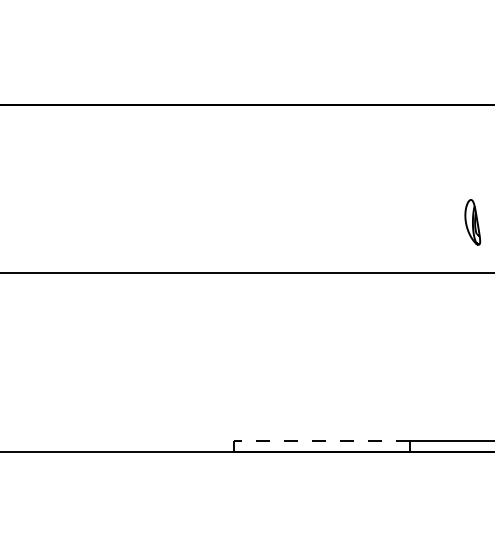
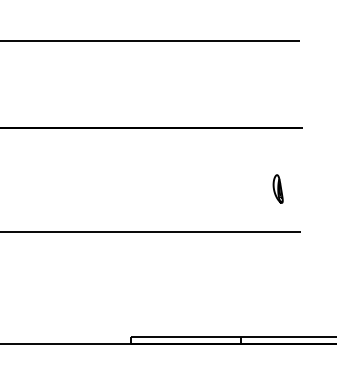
part: (471, 221) -> (277, 188), moved
line: (321, 441) -> (185, 336), dashed -> solid

